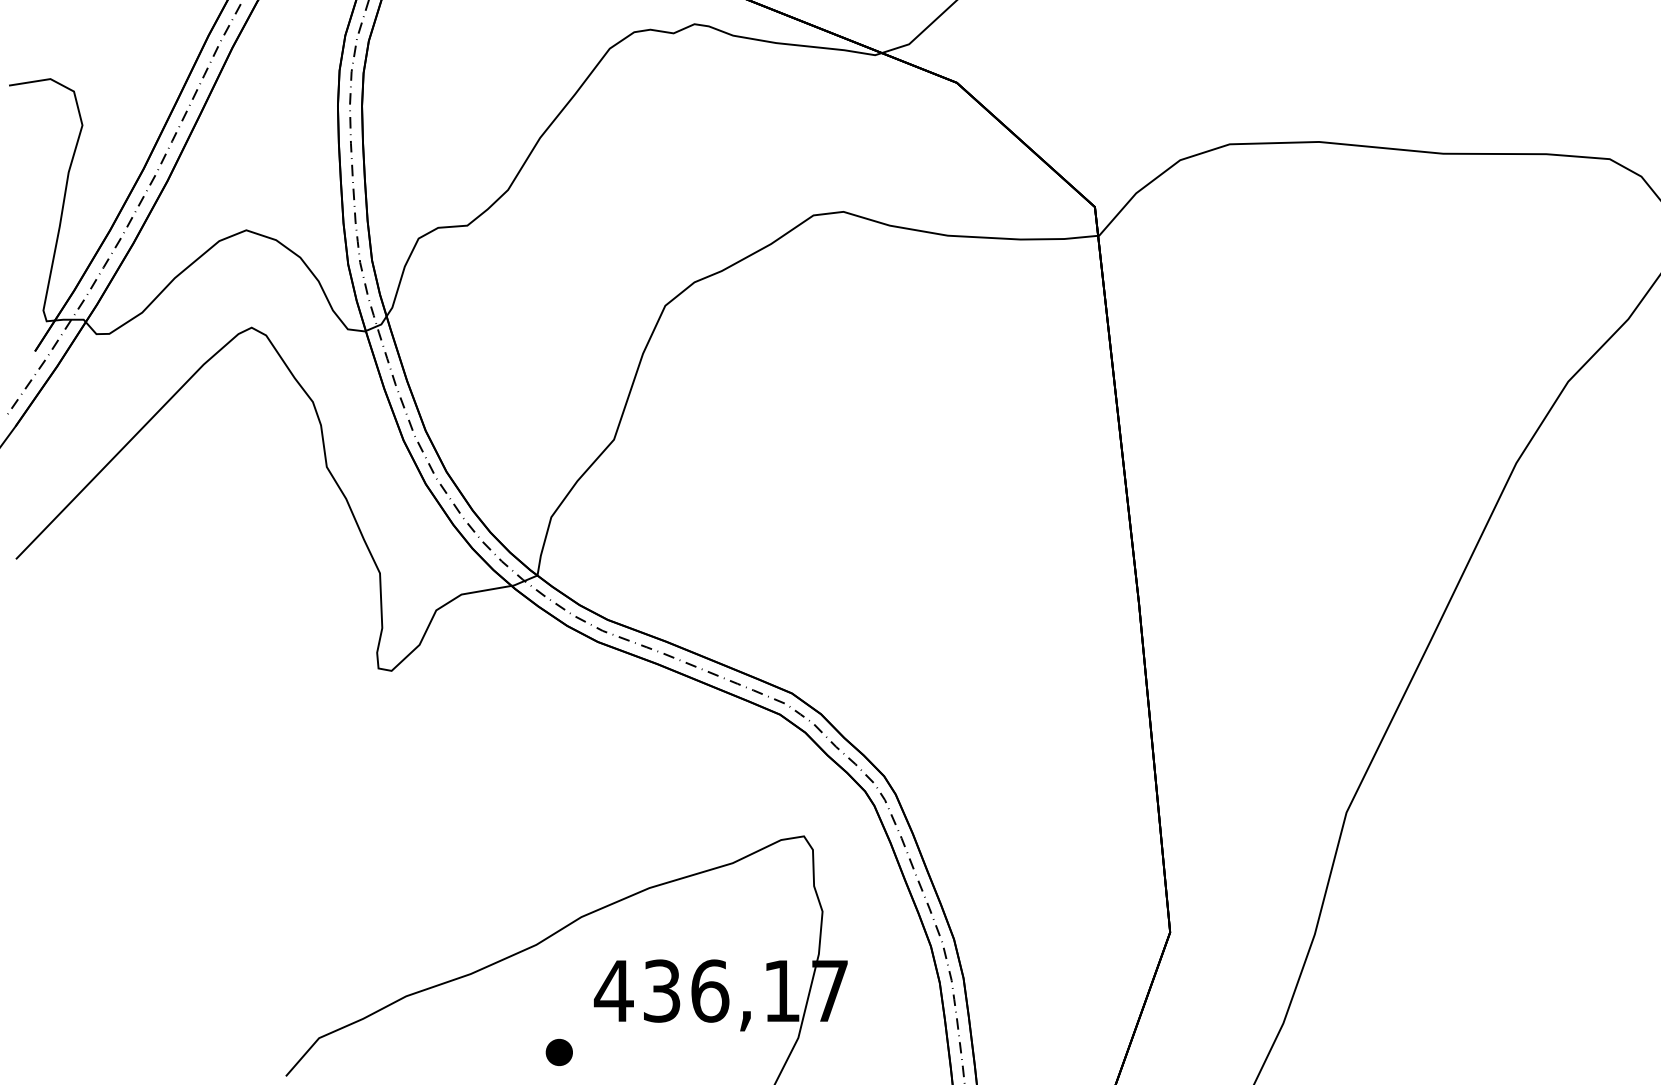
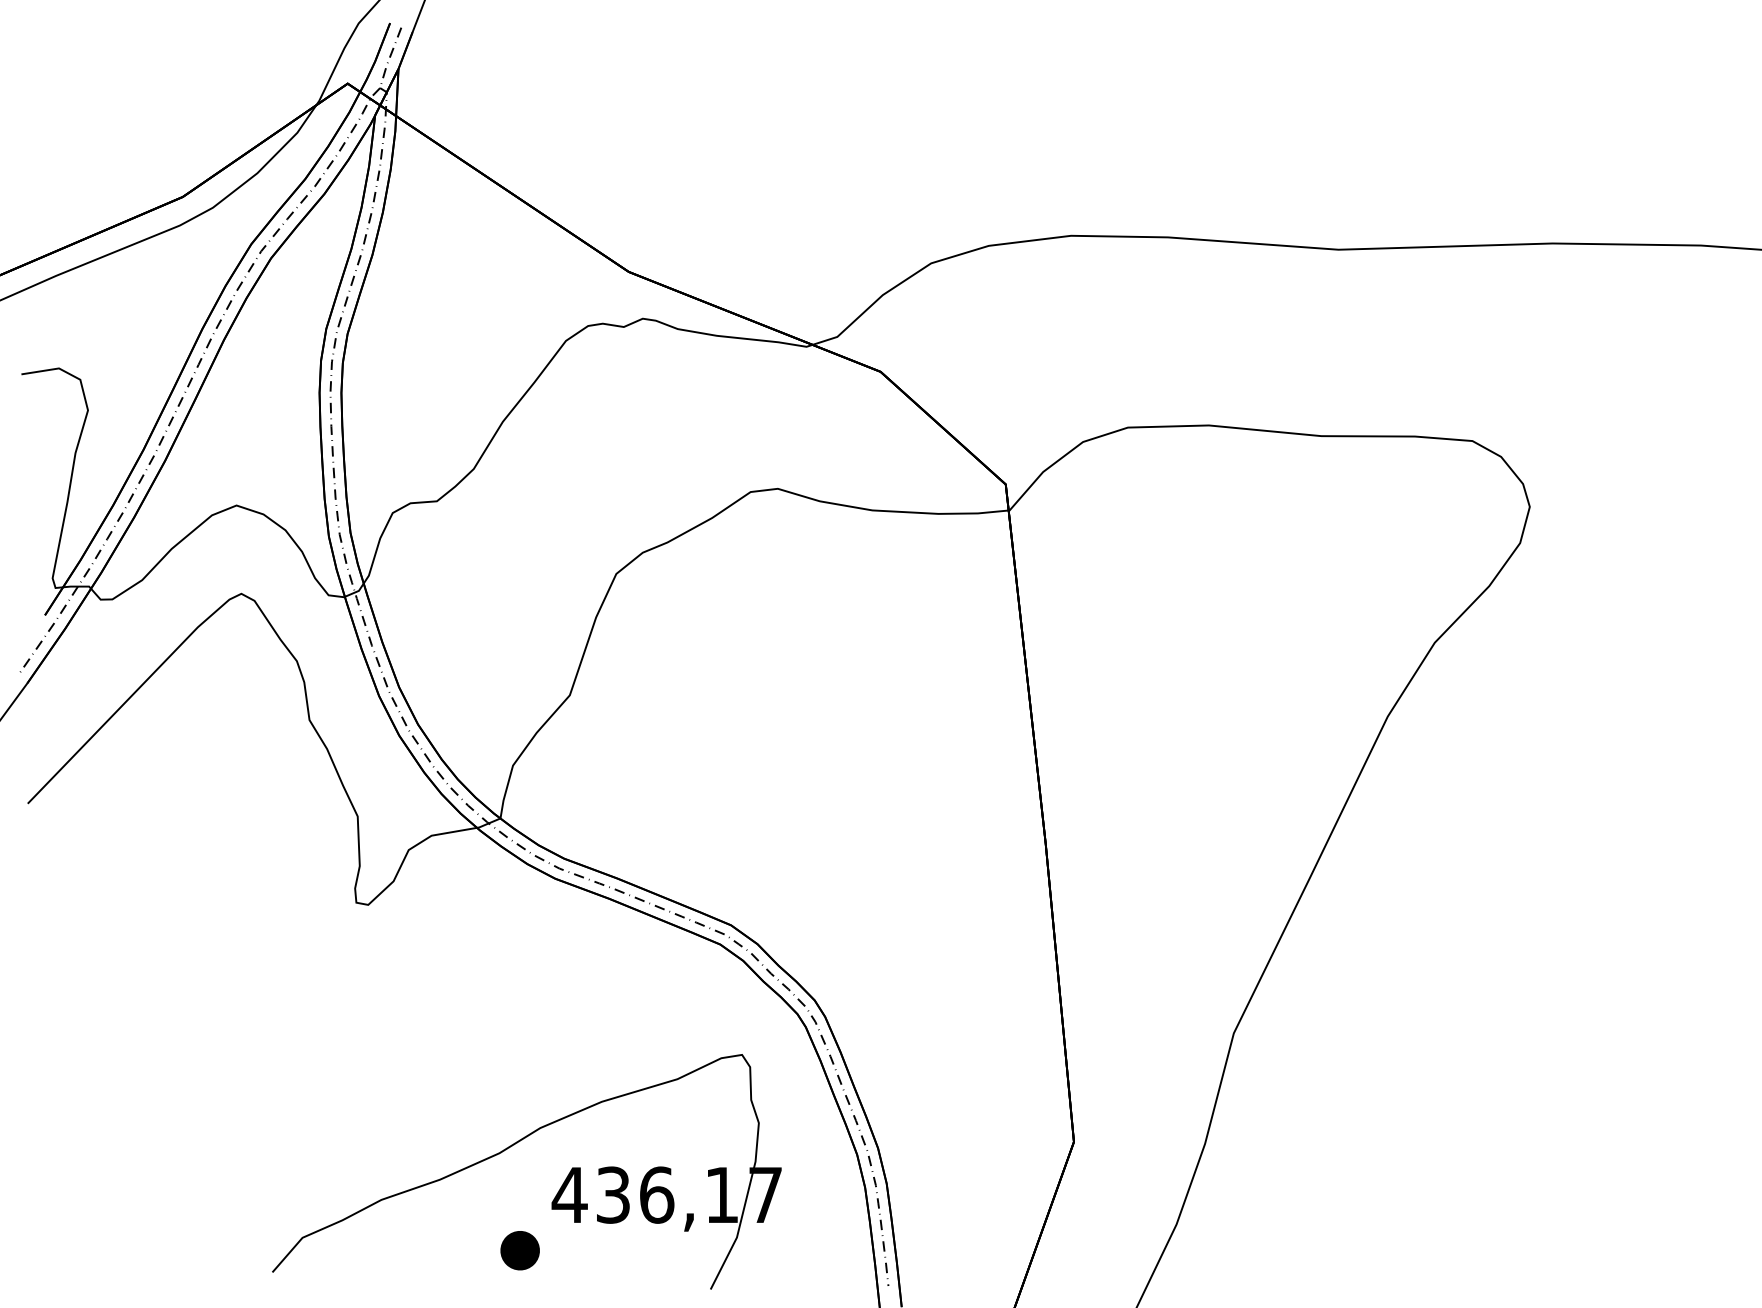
part: (559, 1052) -> (520, 1250), size x1.6

